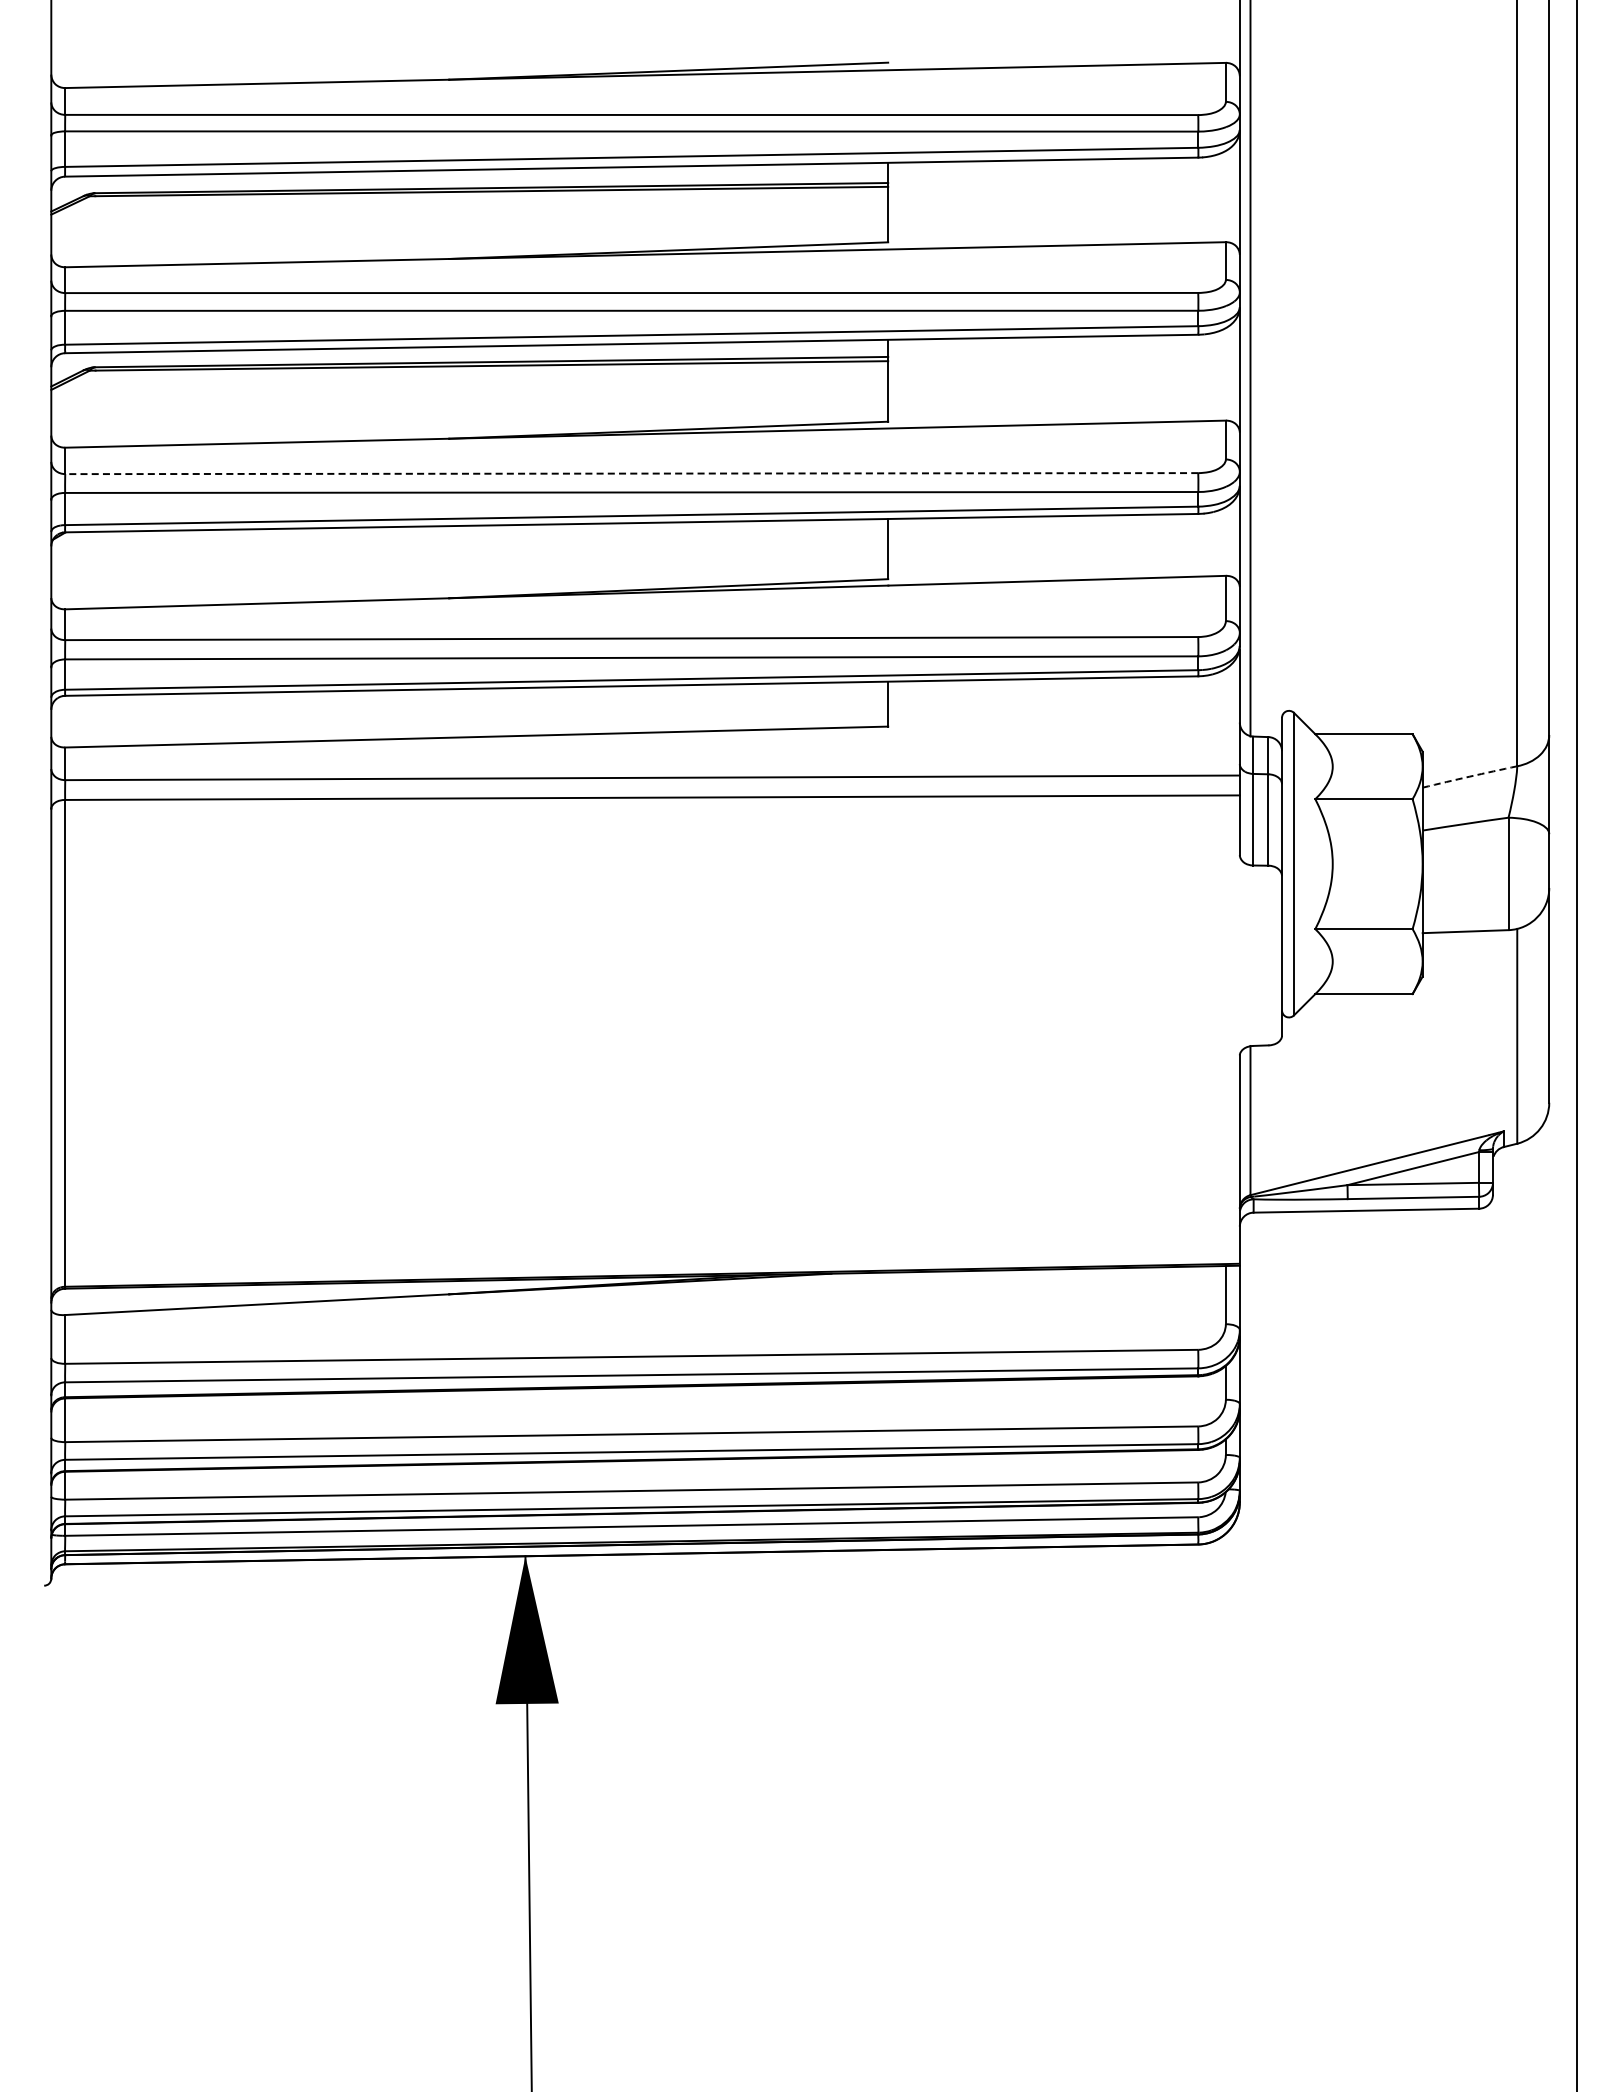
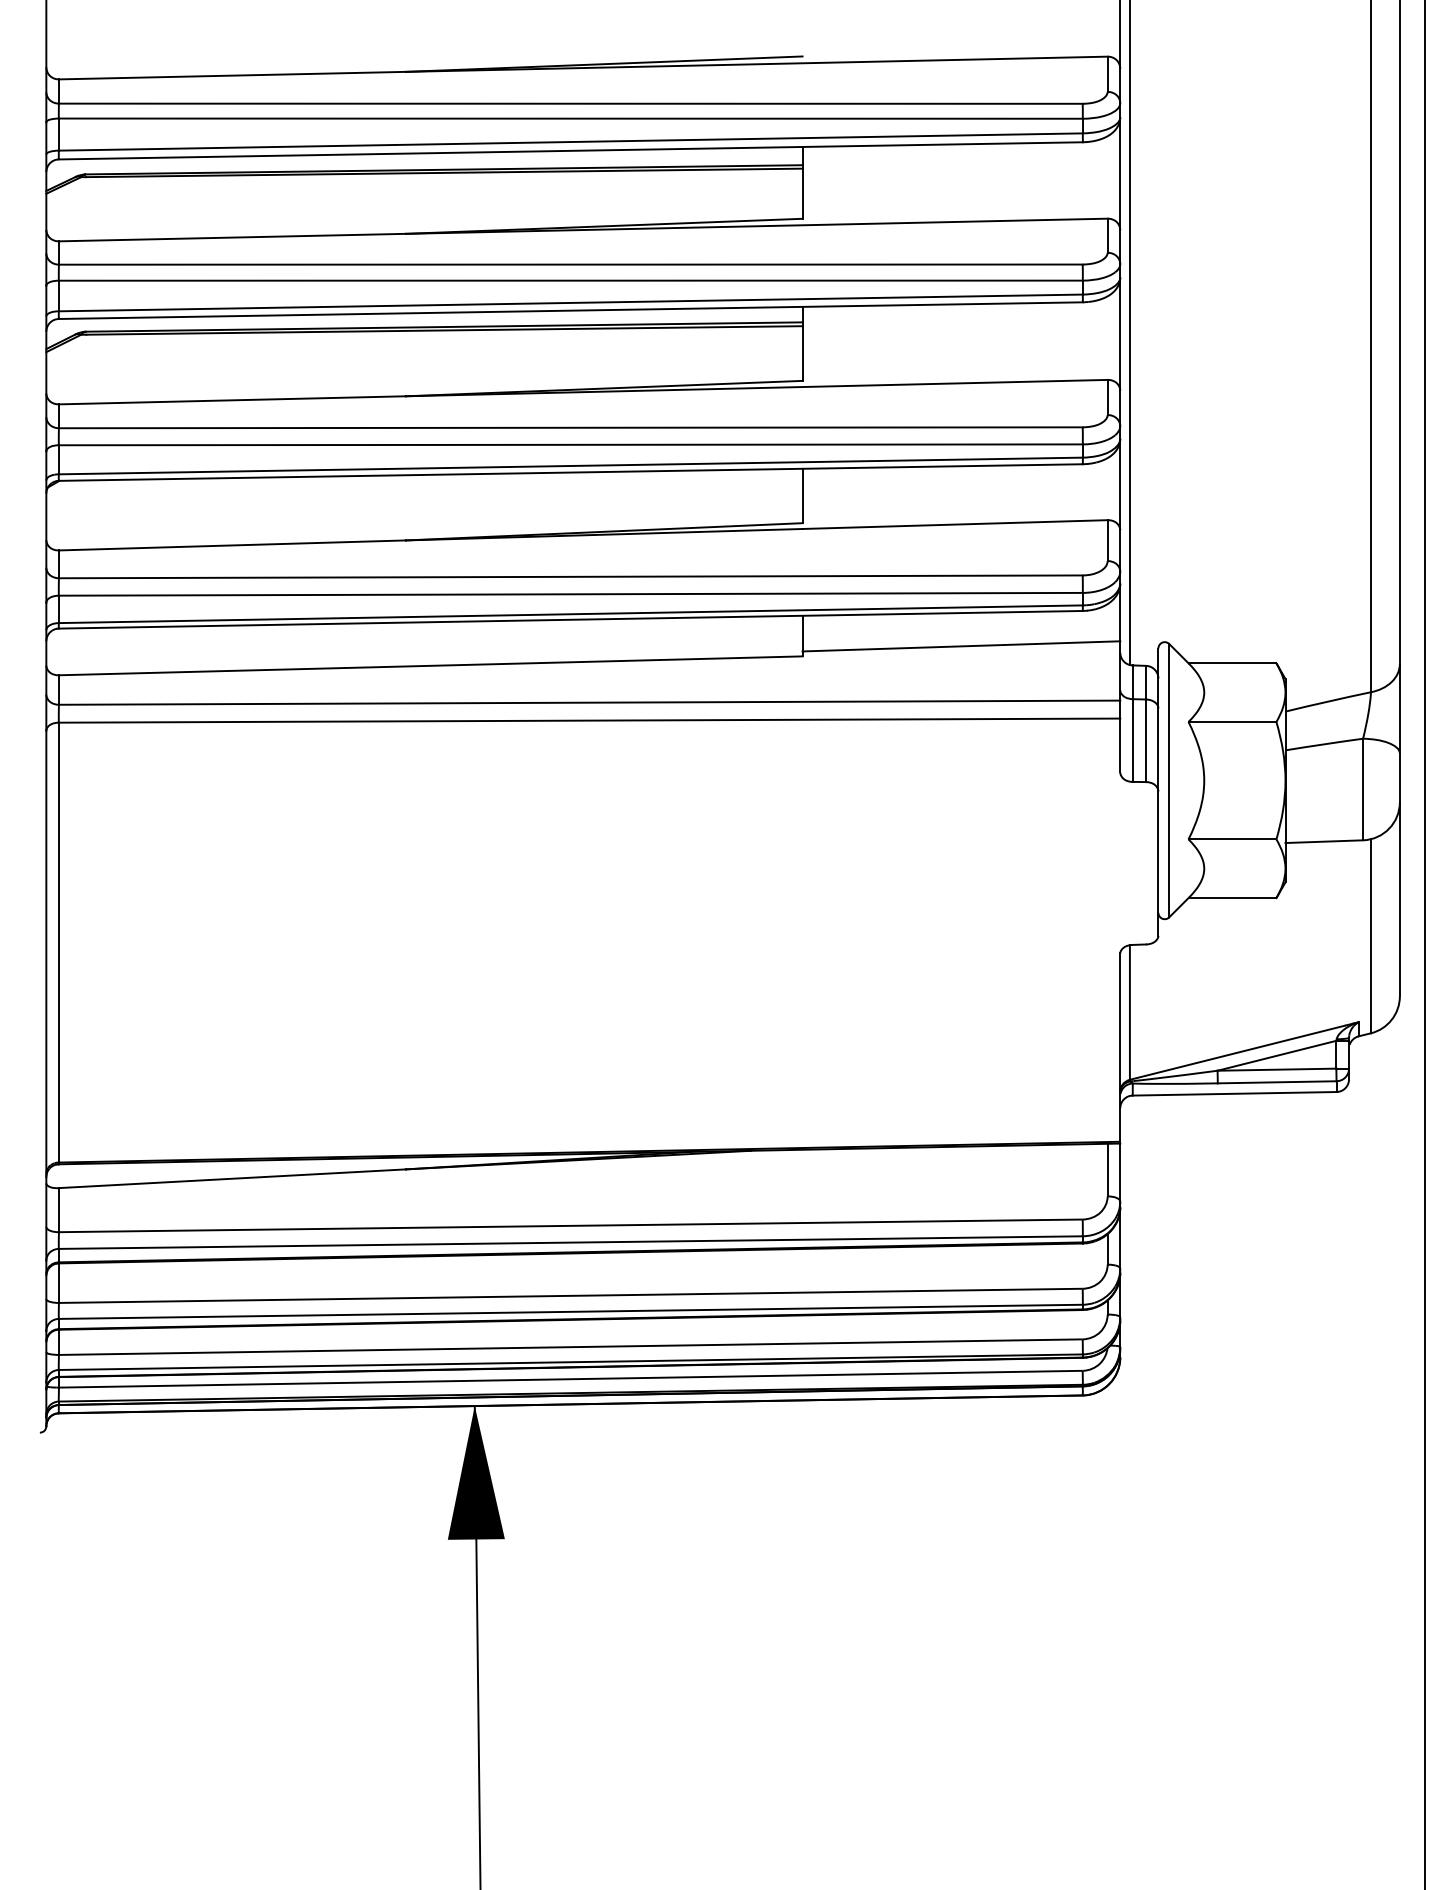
line: (631, 473) -> (570, 427), dashed -> solid
line: (1063, 715) -> (960, 646), added
arc: (1469, 776) -> (1327, 701), dashed -> solid

